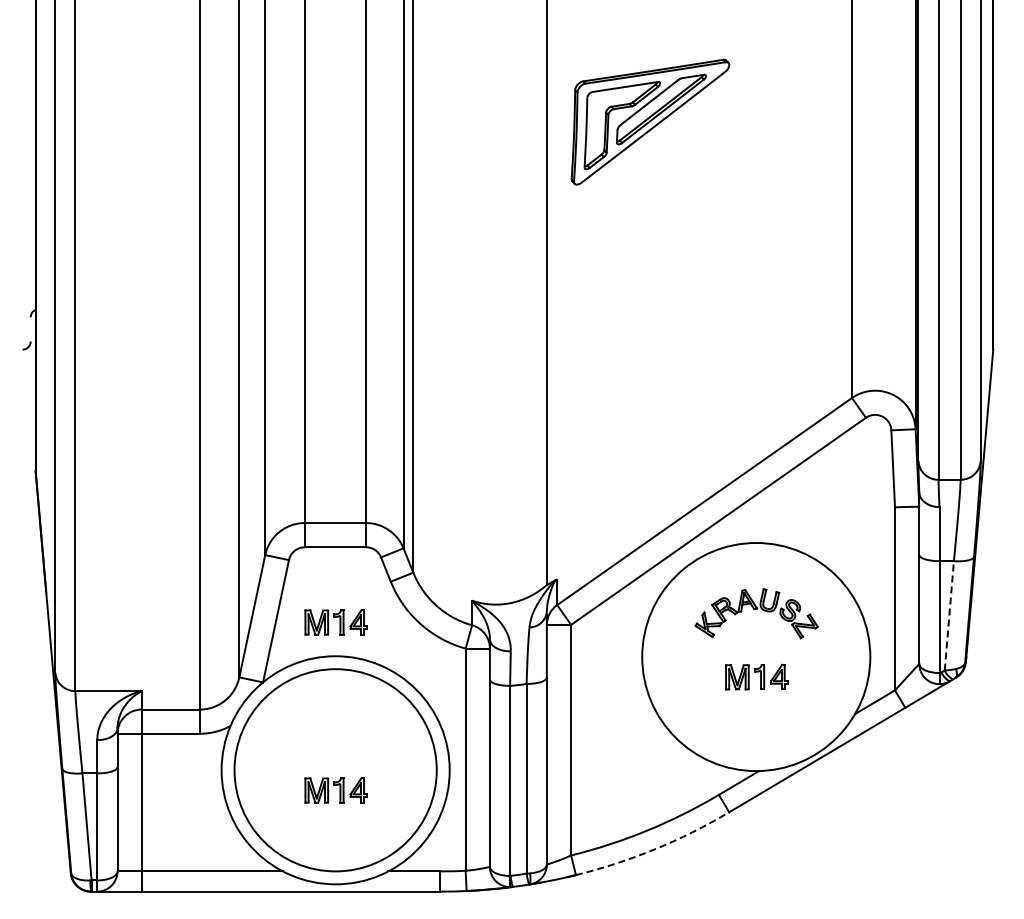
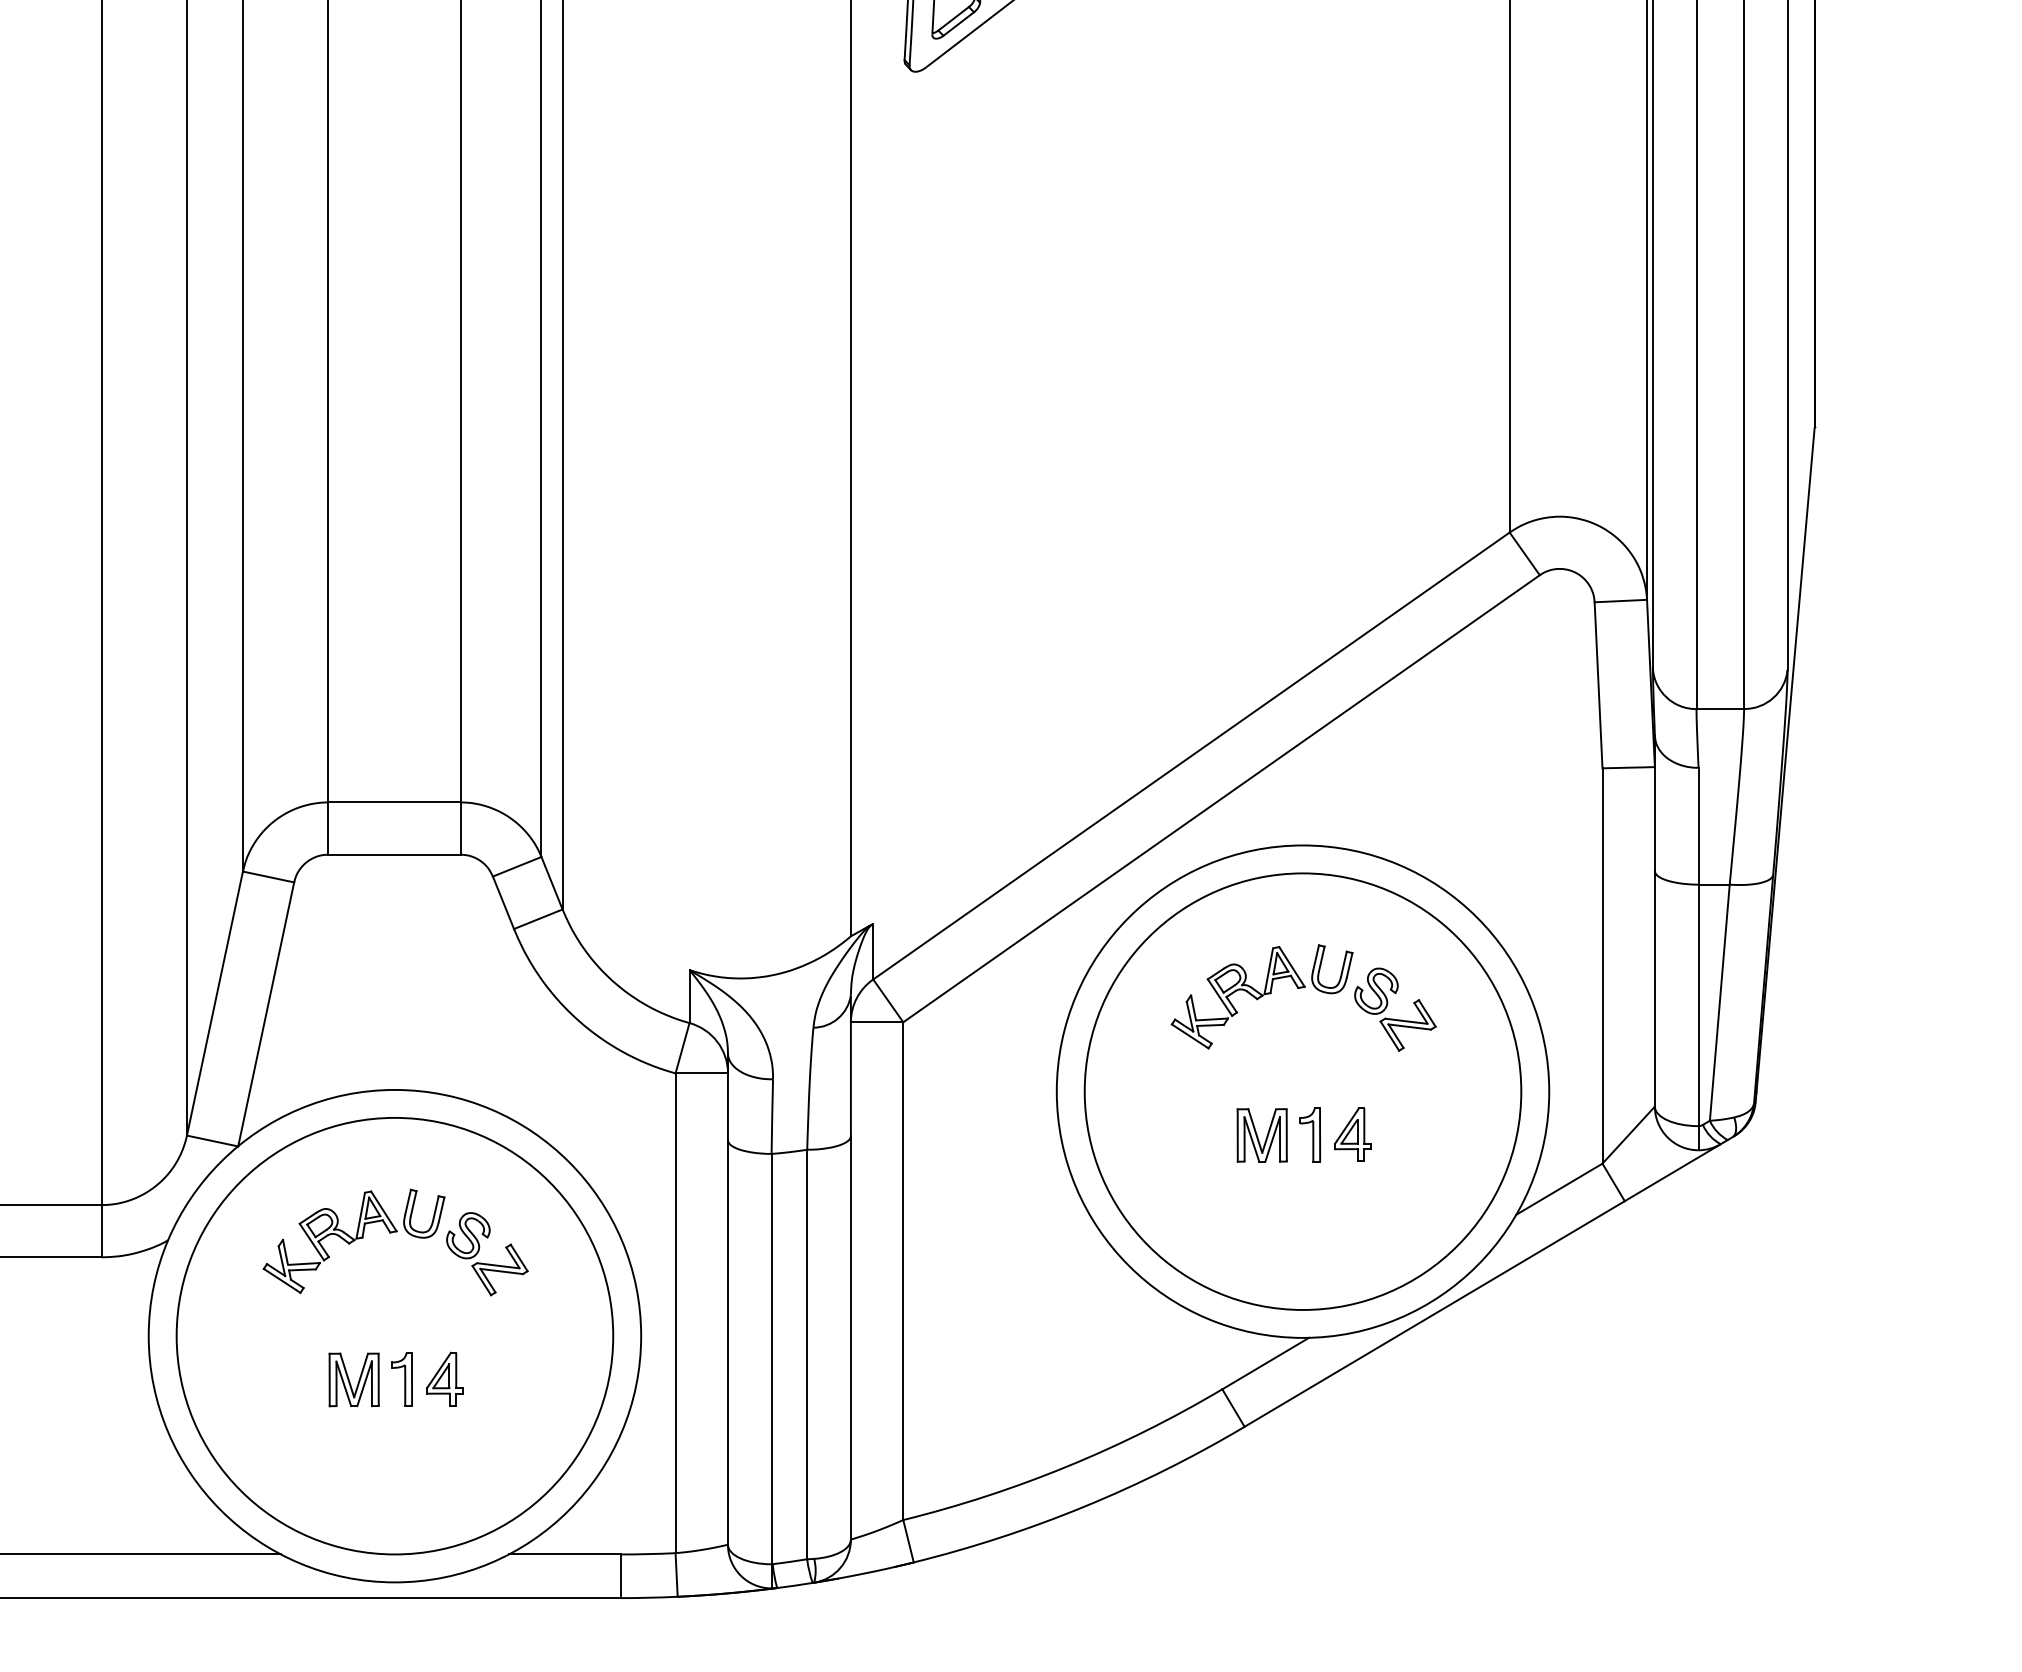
line: (949, 615) -> (1720, 1001), dashed -> solid
part: (335, 622) -> (394, 1017), removed
circle: (756, 657) -> (1303, 1092), added
part: (335, 726) -> (394, 1241), added
arc: (654, 849) -> (1083, 1507), dashed -> solid

